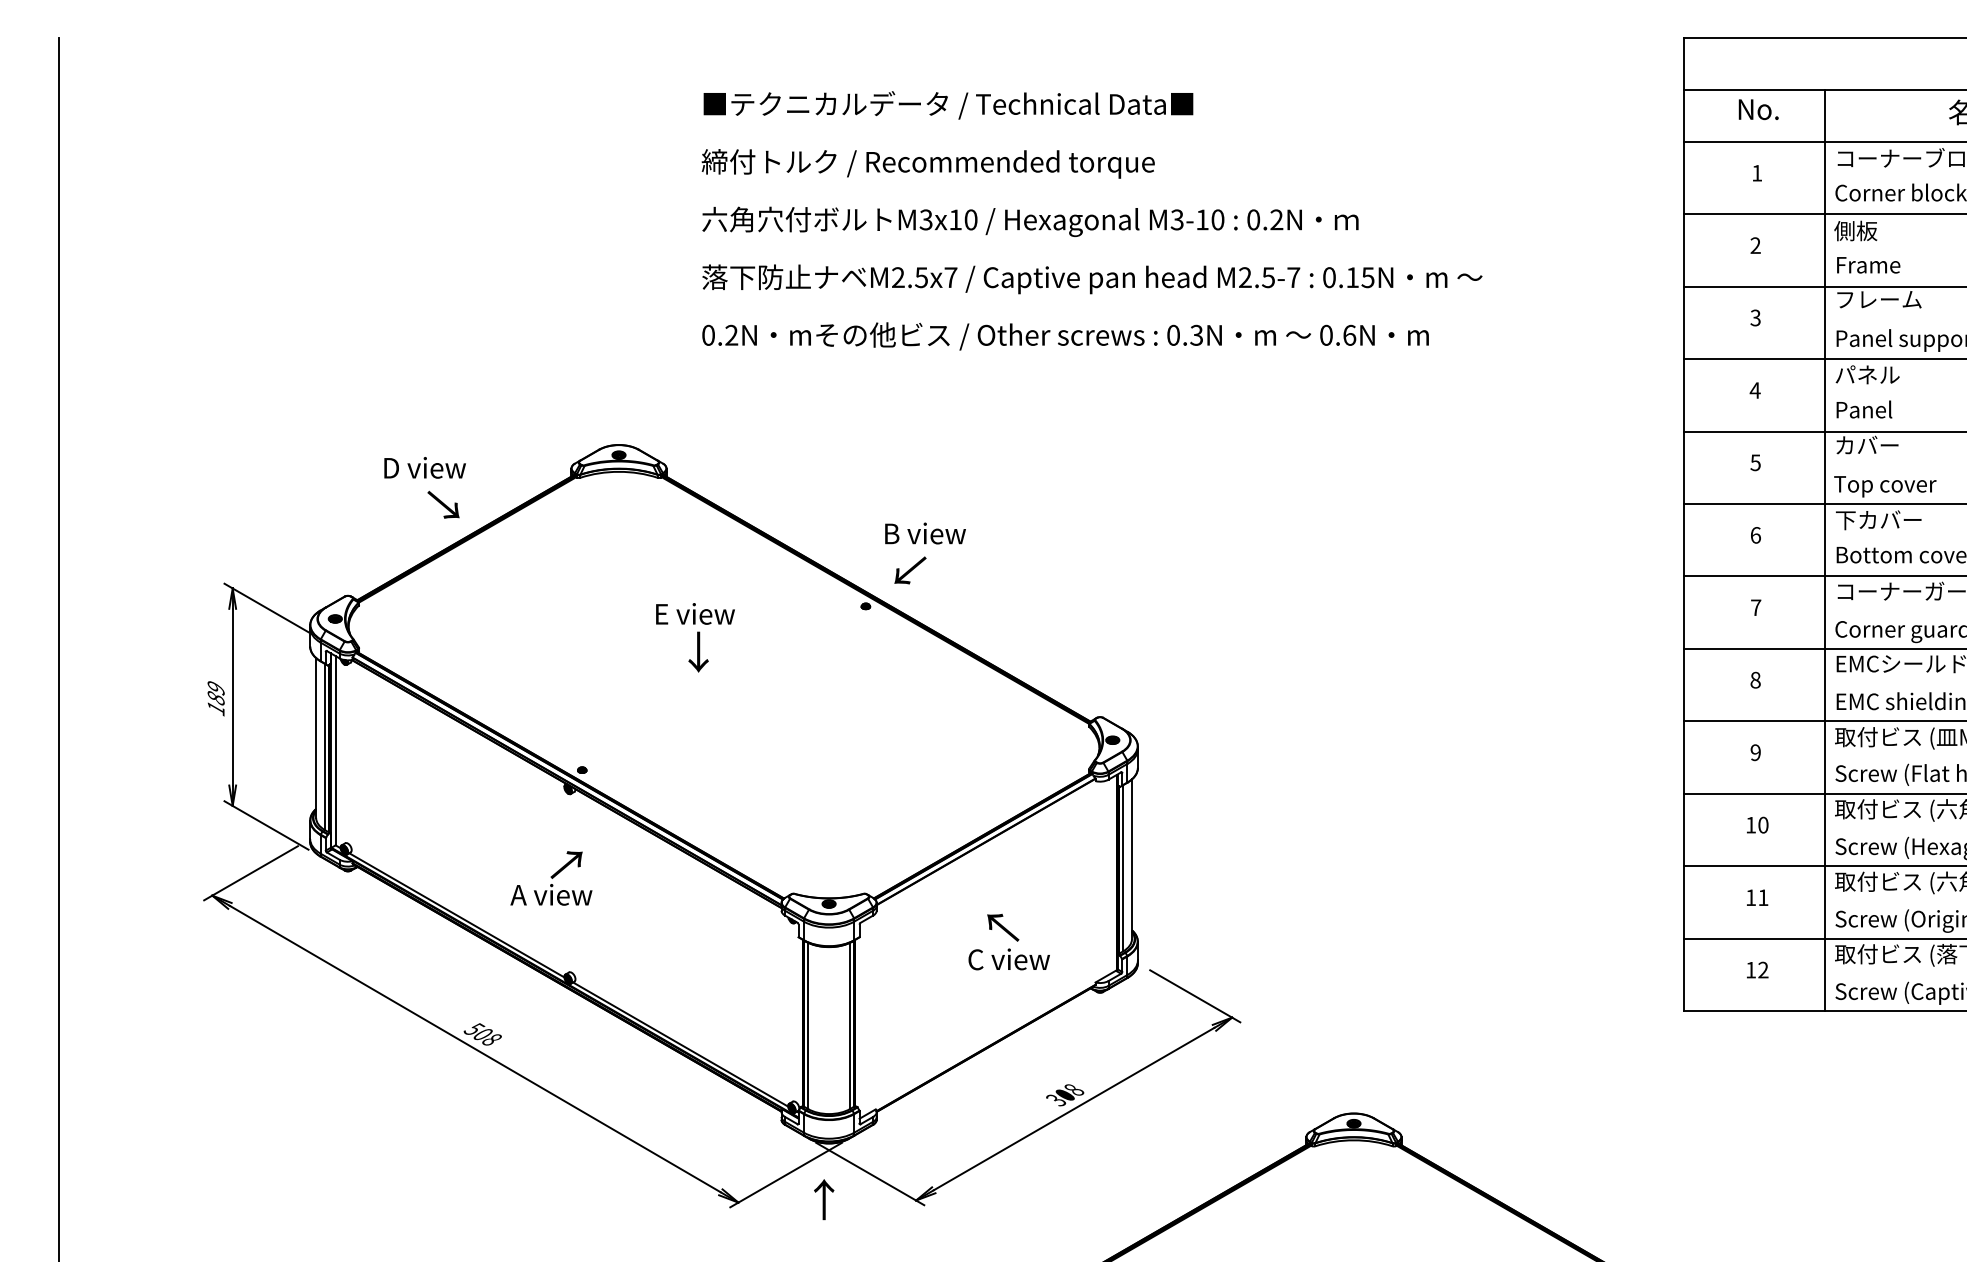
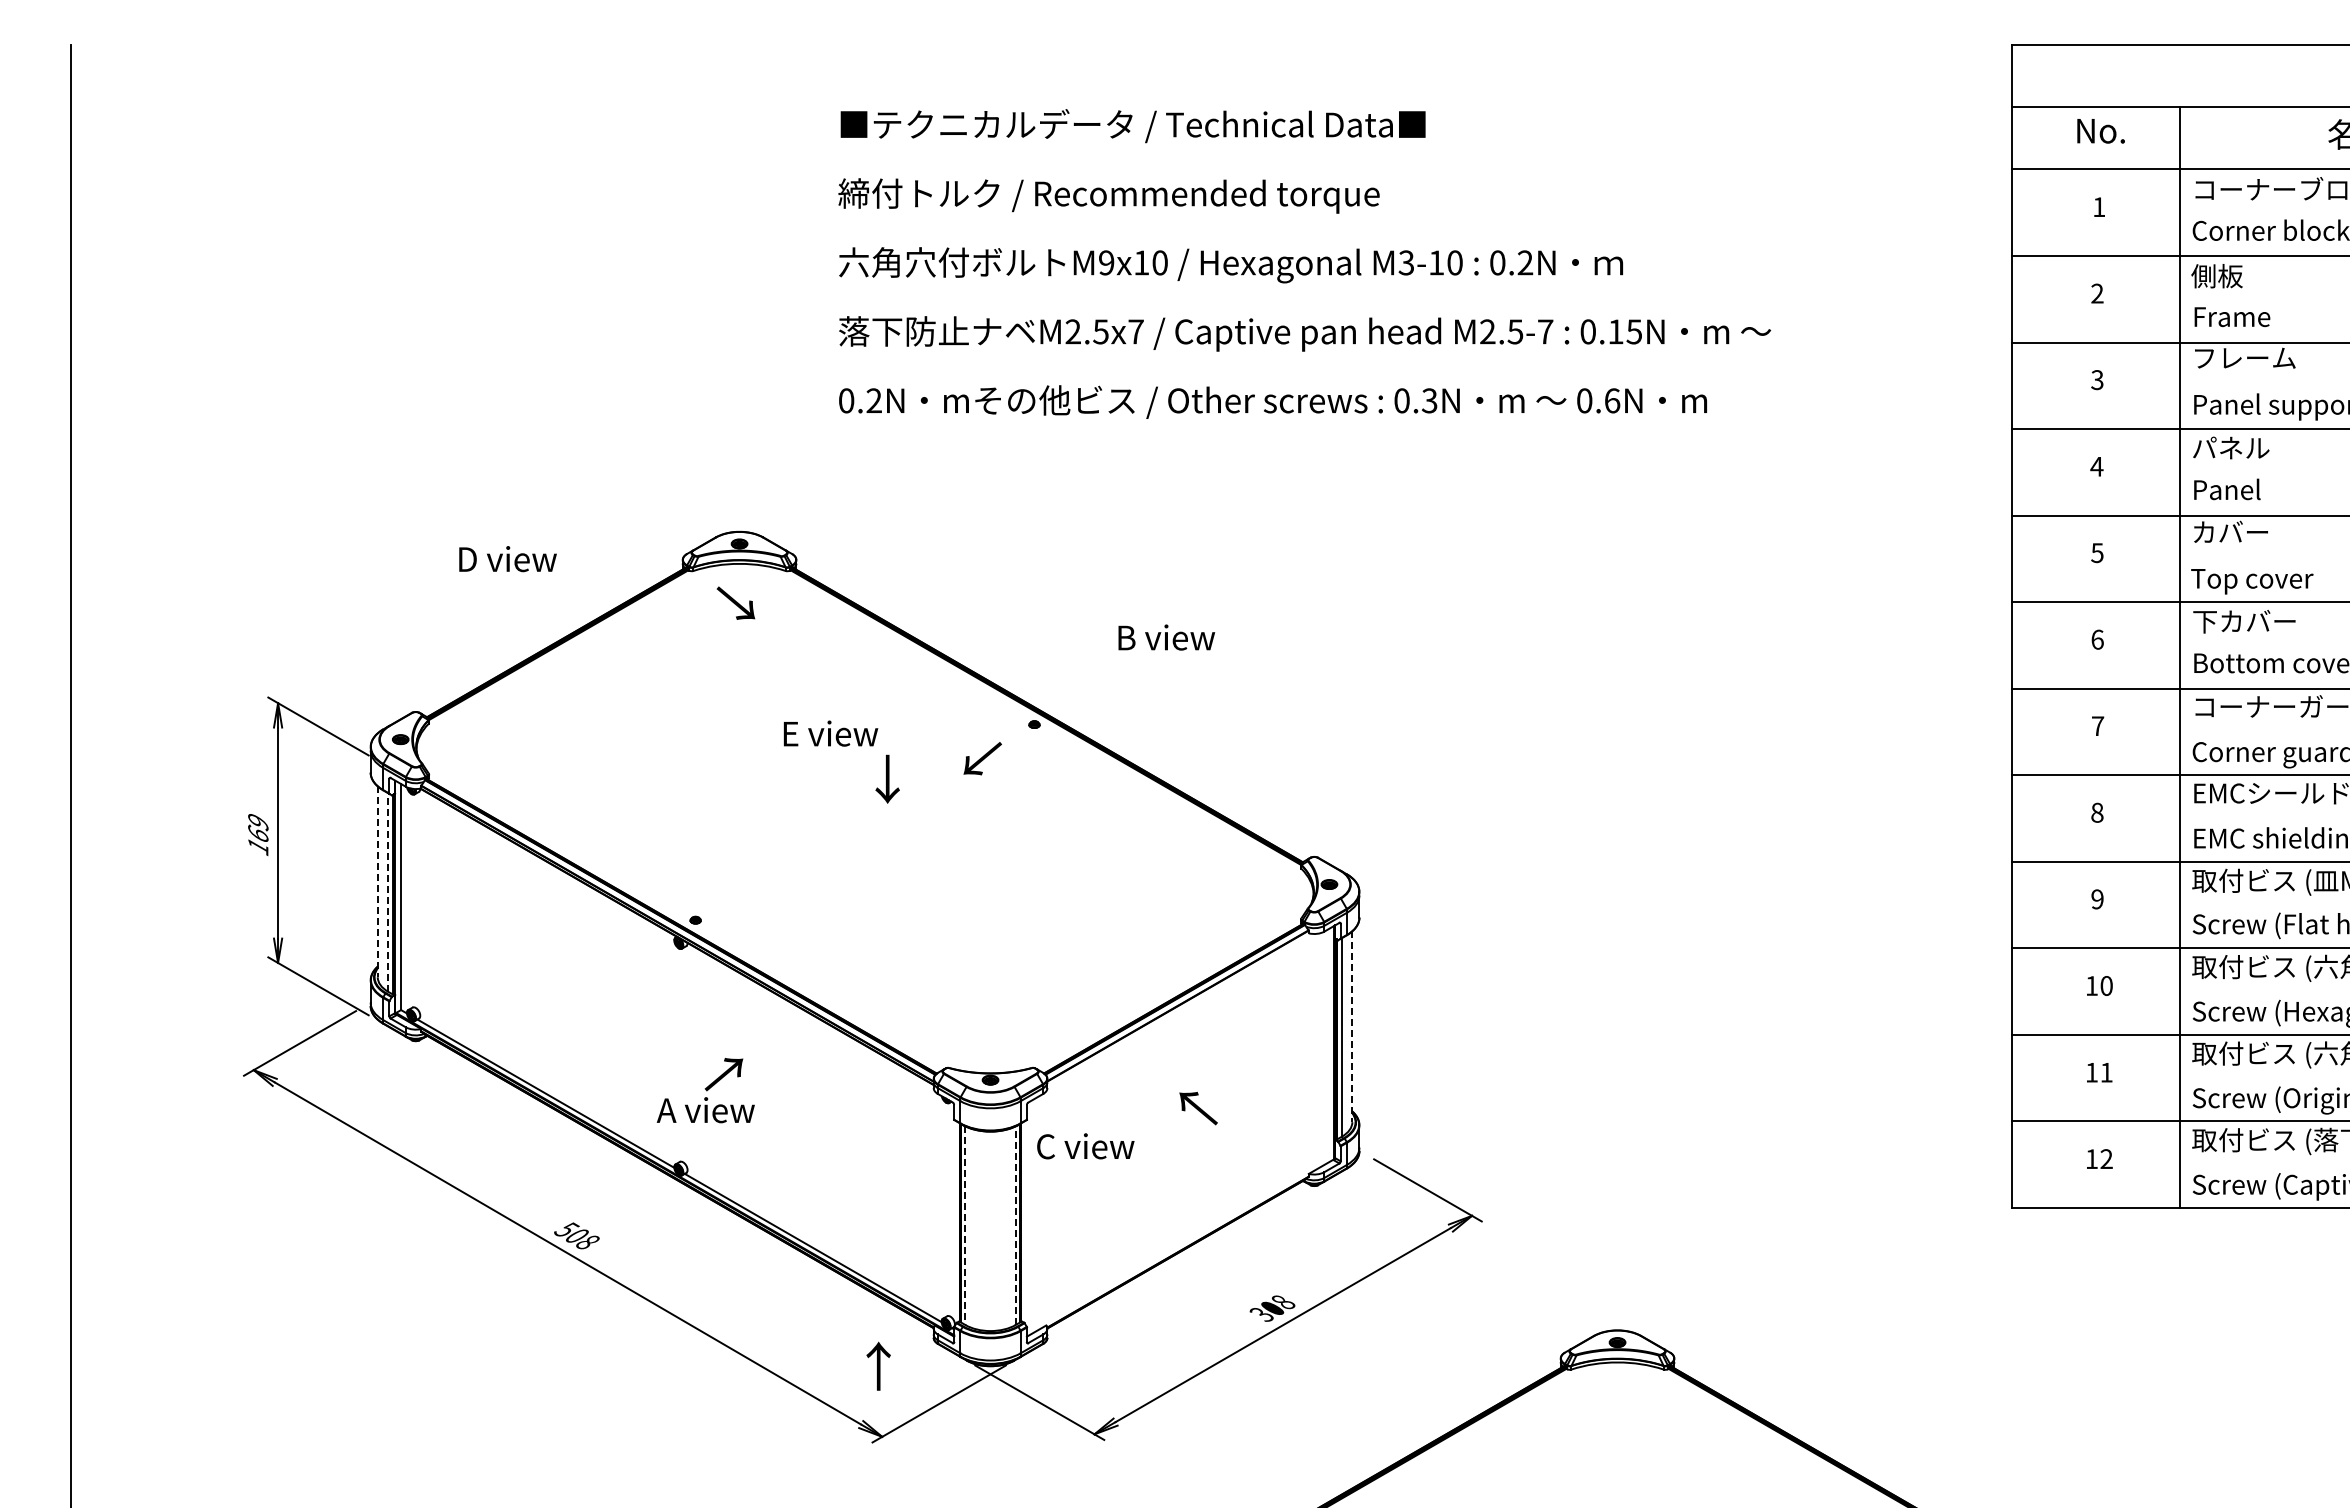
text: (926, 219) -> (1106, 262), M3x10 -> M9x10
text: (443, 504) -> (735, 602), moved
text: (925, 533) -> (1166, 637), moved
text: (910, 570) -> (982, 758), moved
text: (698, 651) -> (887, 778), moved
text: (216, 697) -> (258, 833), 189 -> 169
line: (315, 738) -> (377, 882), solid -> dashed
line: (325, 746) -> (388, 891), solid -> dashed
line: (1132, 859) -> (1352, 1027), solid -> dashed
text: (551, 878) -> (705, 1090), moved
text: (1009, 959) -> (1085, 1146), moved
line: (849, 1025) -> (1015, 1225), solid -> dashed
line: (808, 1026) -> (965, 1226), solid -> dashed
text: (824, 1198) -> (878, 1365), moved

